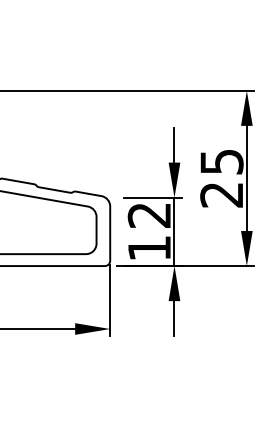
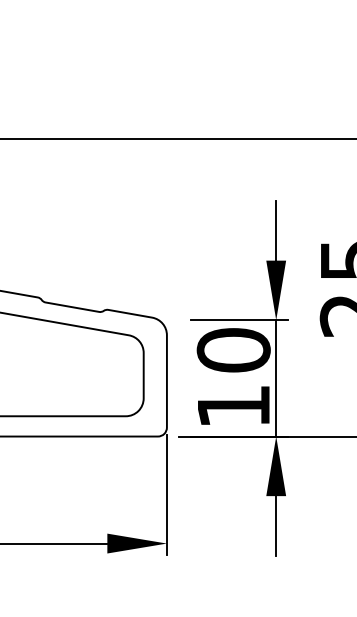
text: (149, 215) -> (233, 350), 12 -> 10

